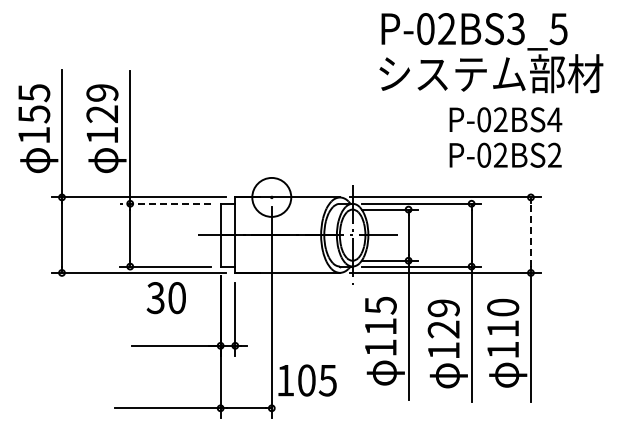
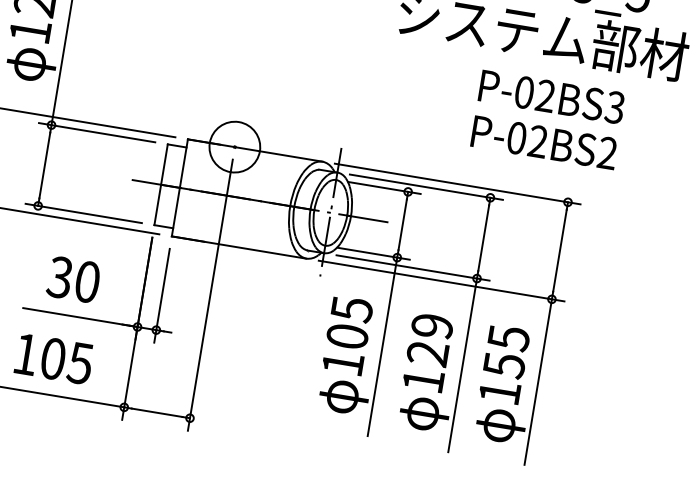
text: (554, 119) -> (614, 107), P-02BS4 -> P-02BS3
line: (165, 203) -> (96, 132), dashed -> solid
line: (530, 235) -> (559, 251), dashed -> solid
text: (165, 298) -> (72, 280), moved
text: (503, 318) -> (506, 352), 110 -> 155
text: (380, 326) -> (347, 336), 115 -> 105
text: (307, 380) -> (54, 358), moved

